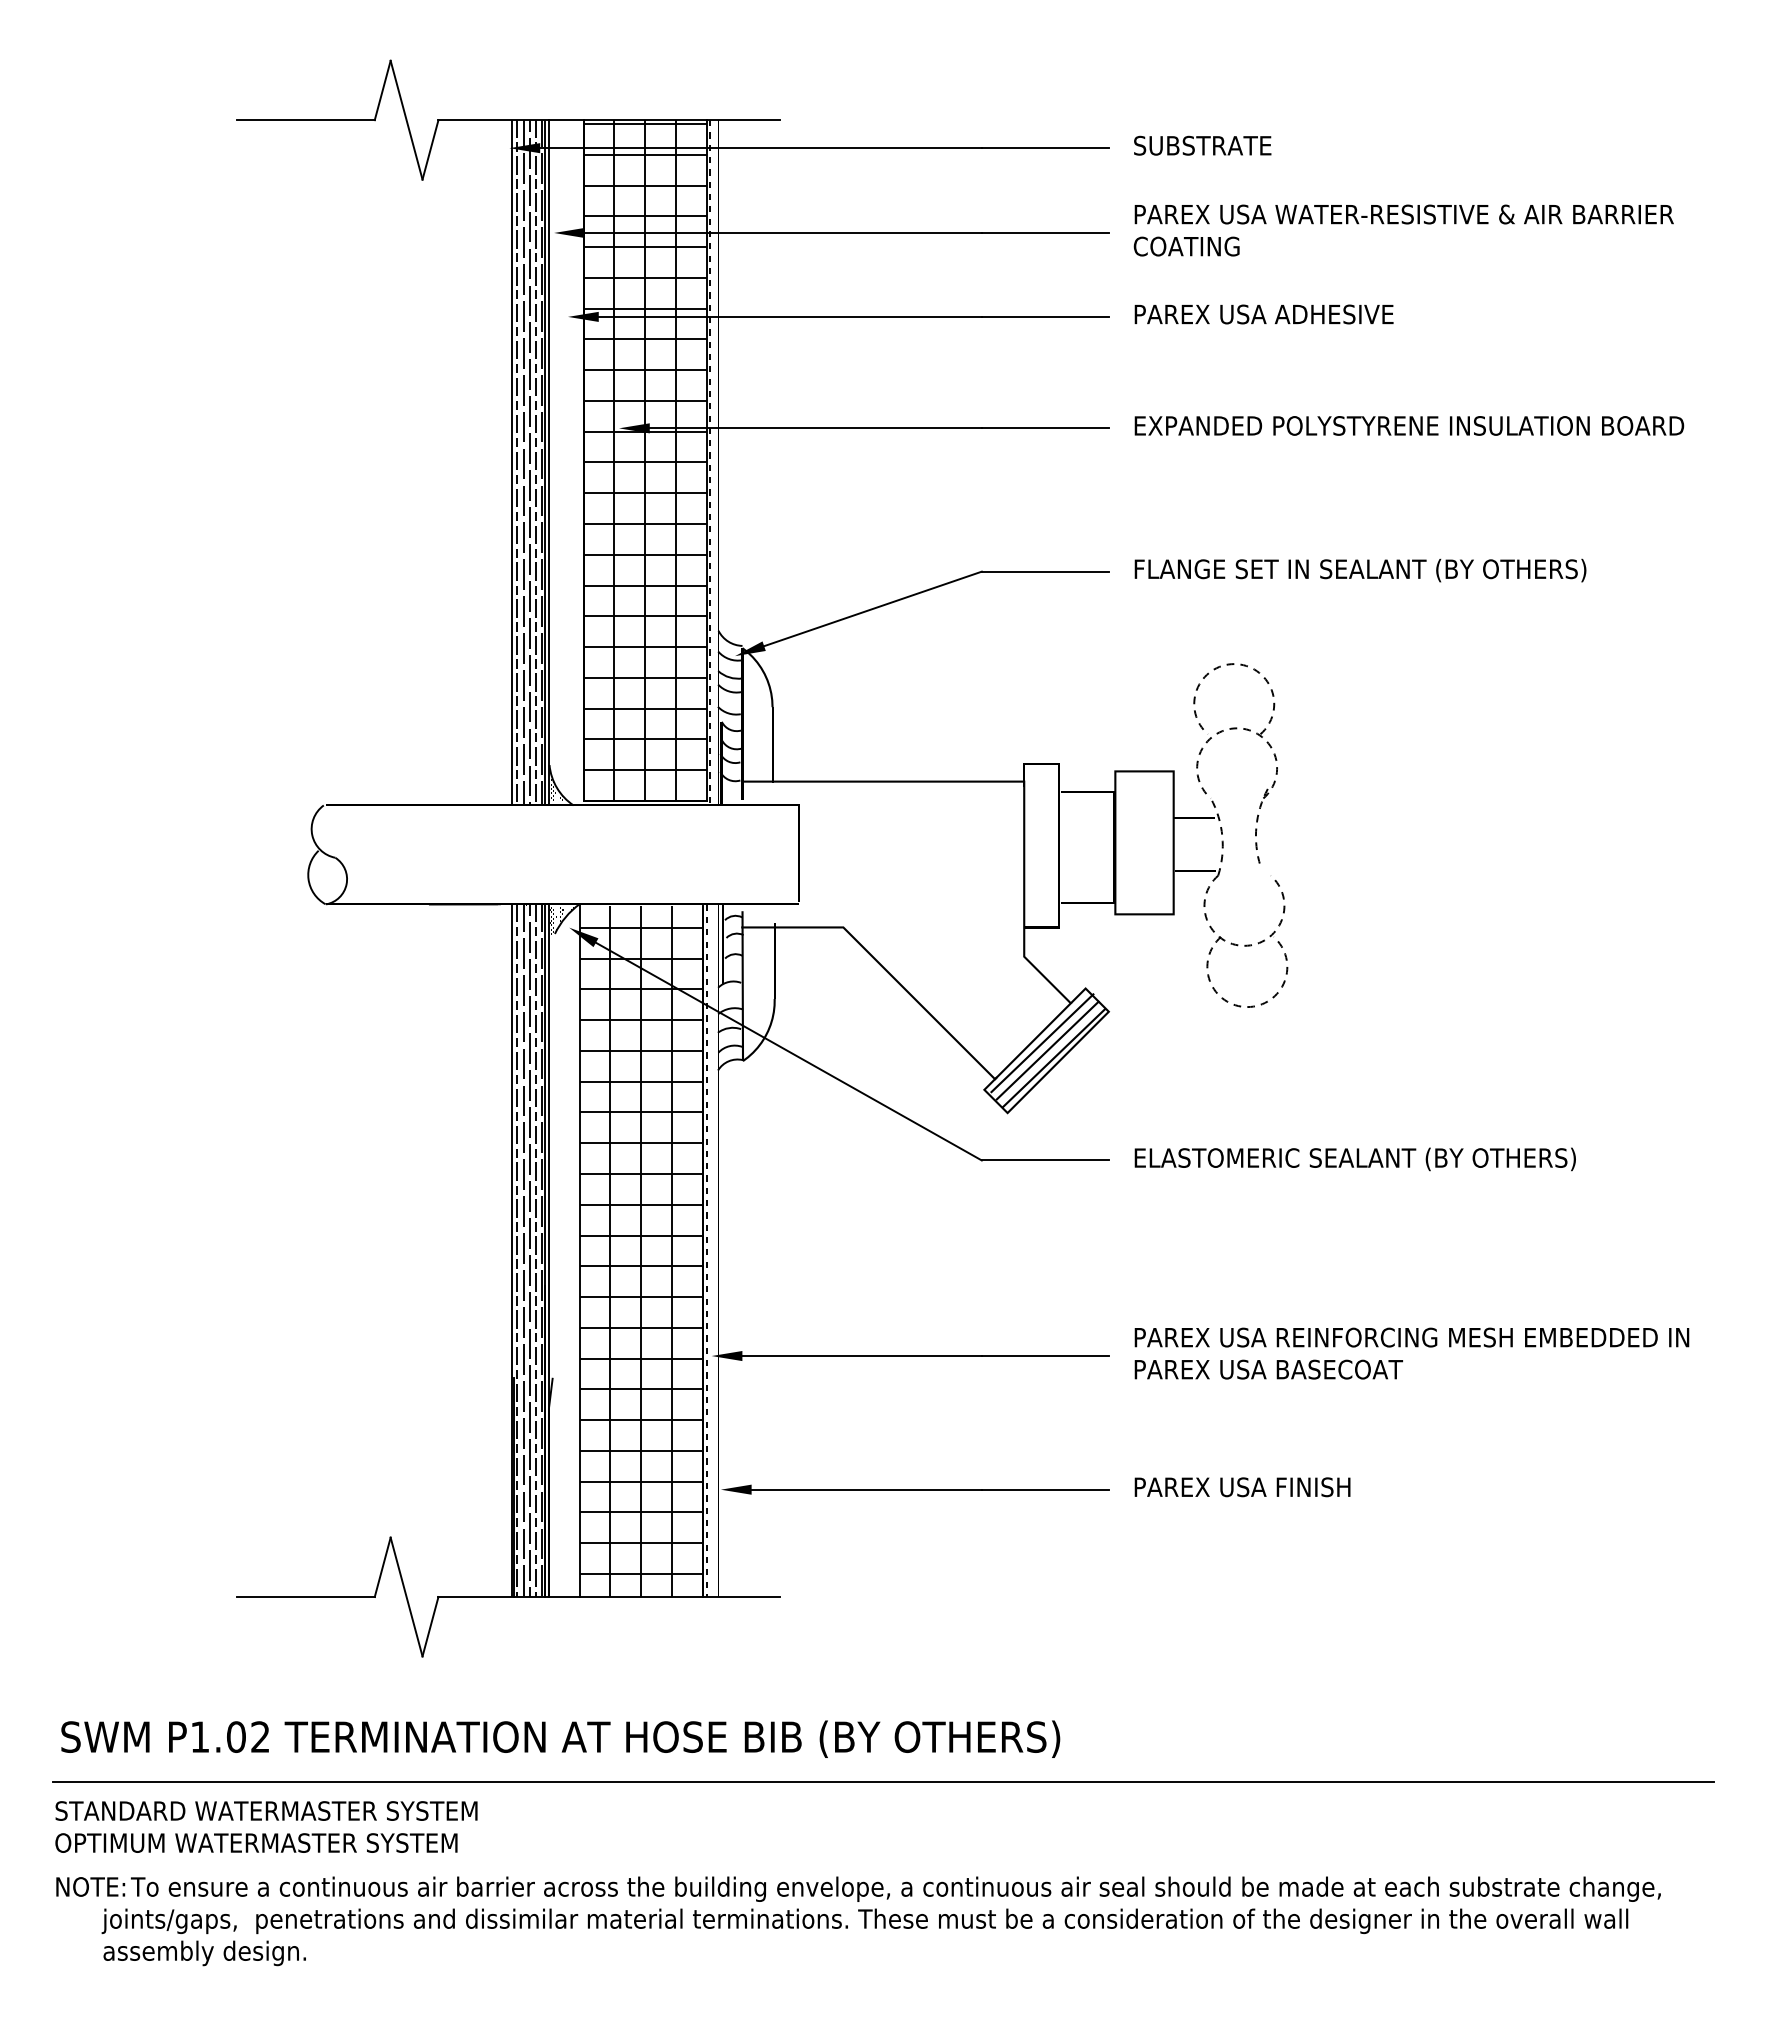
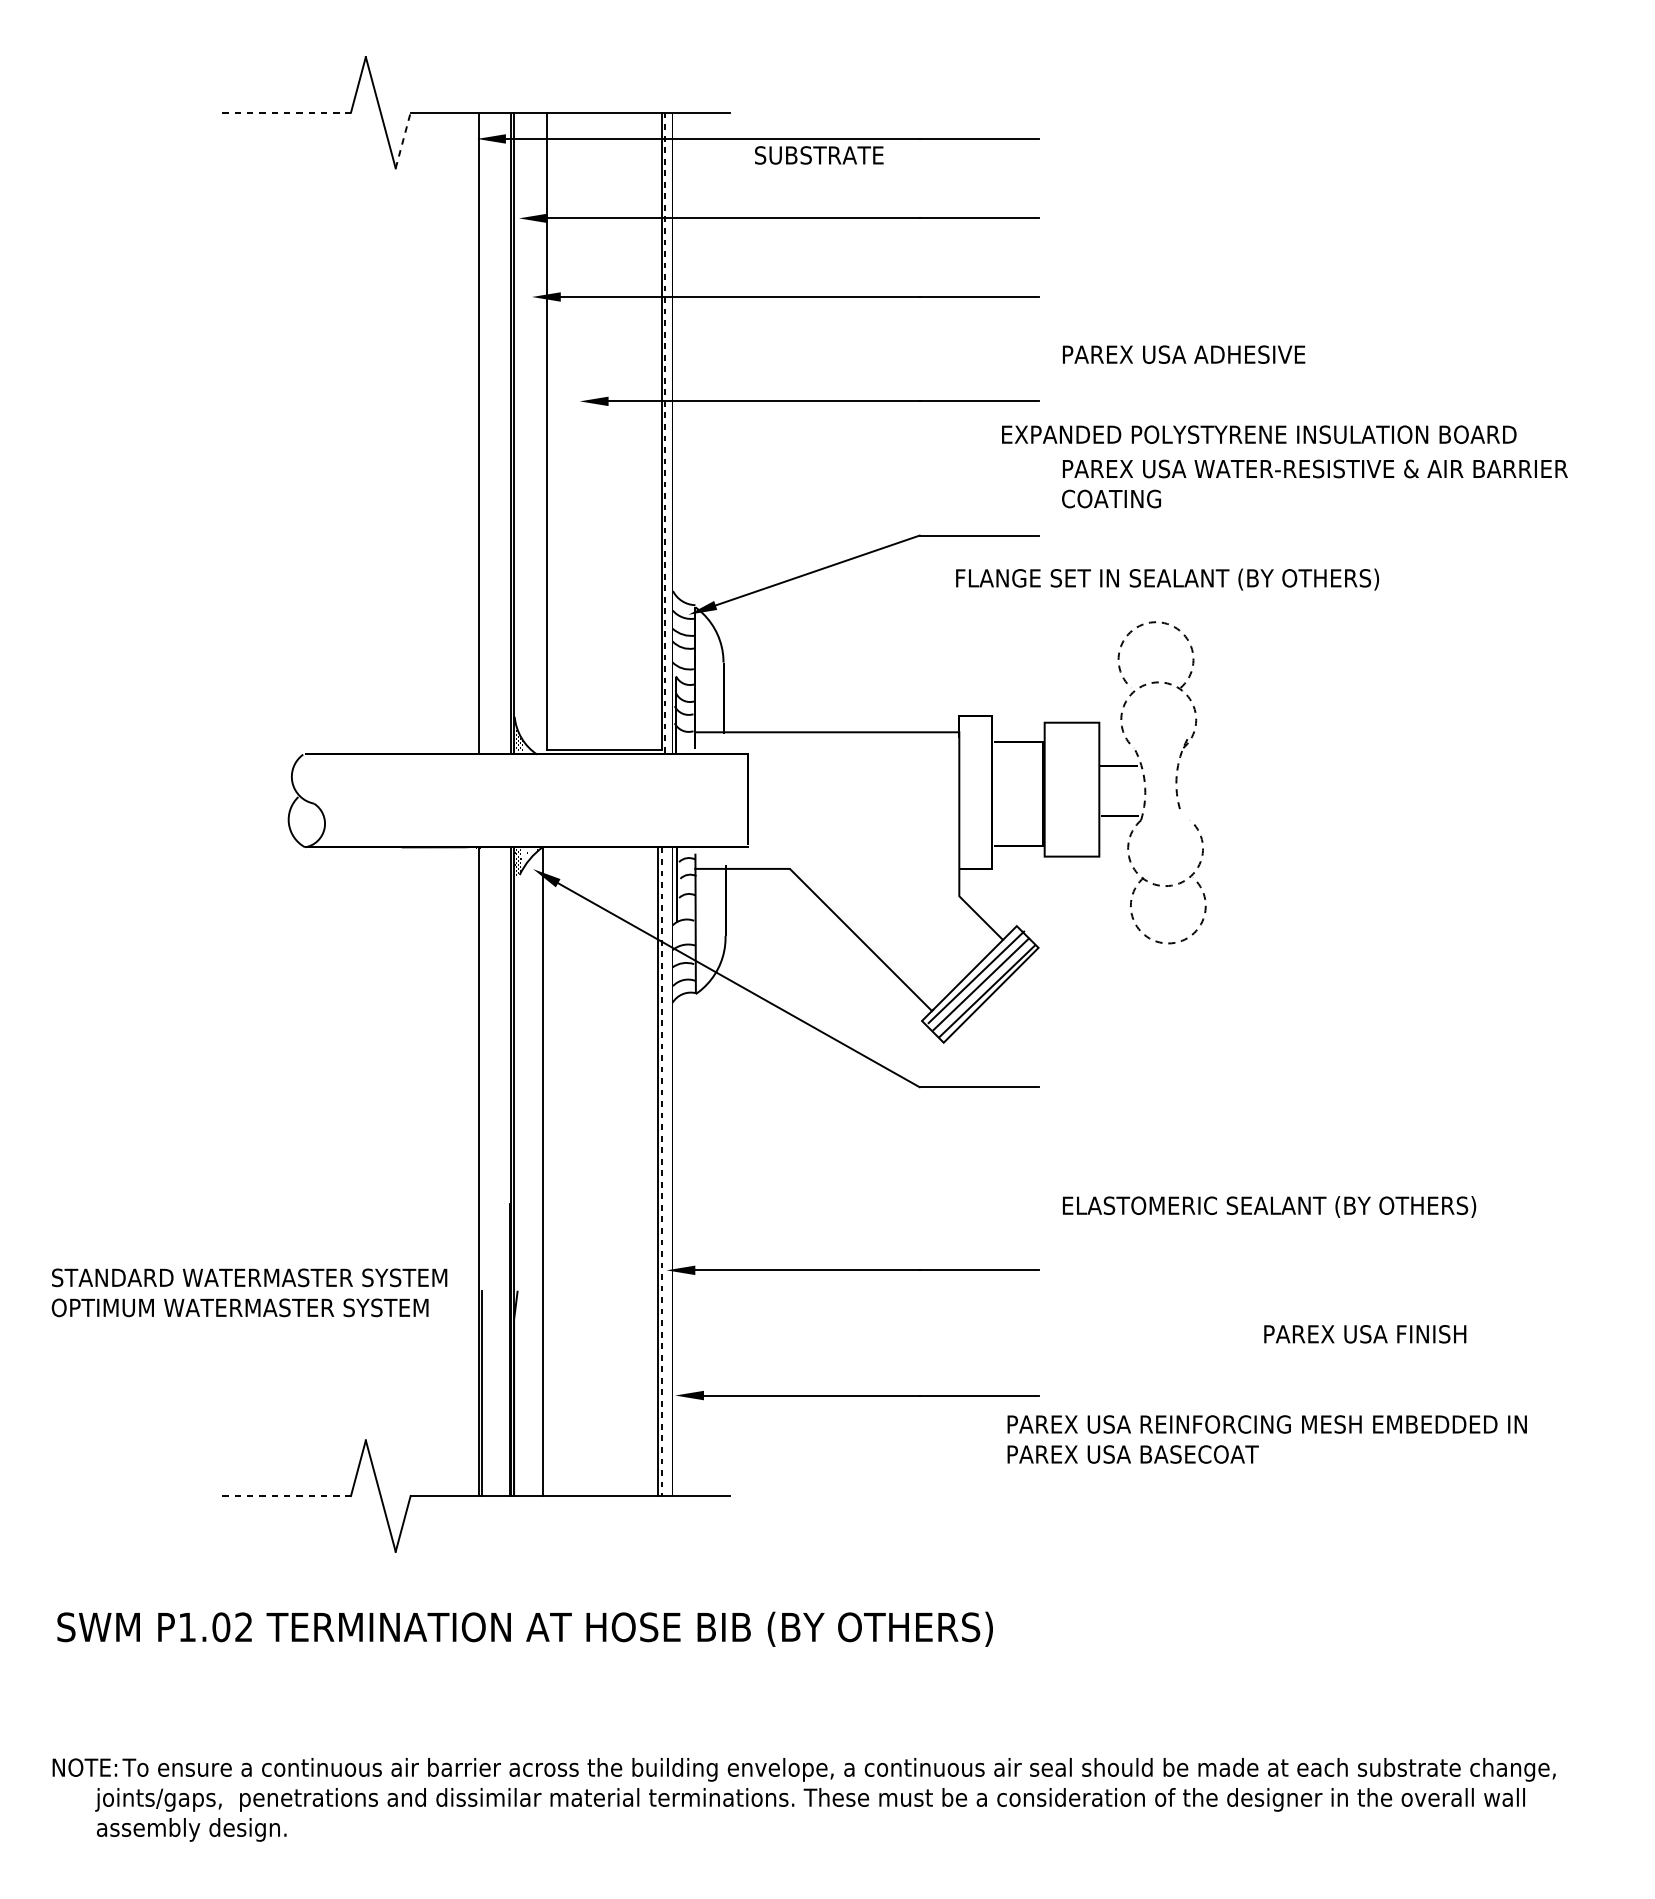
line: (306, 120) -> (287, 113), solid -> dashed
text: (1202, 145) -> (819, 155), moved
line: (430, 149) -> (403, 140), solid -> dashed
text: (1403, 230) -> (1314, 483), moved
text: (1263, 314) -> (1183, 354), moved
text: (1409, 425) -> (1259, 434), moved
hatch: (644, 460) -> (603, 431), removed
hatch: (529, 462) -> (495, 433), removed
text: (1360, 570) -> (1167, 579), moved
text: (1354, 1159) -> (1268, 1207), moved
hatch: (529, 1250) -> (495, 1171), removed
hatch: (640, 1251) -> (599, 1172), removed
text: (1411, 1353) -> (1266, 1439), moved
text: (1242, 1487) -> (1365, 1334), moved
line: (306, 1597) -> (287, 1496), solid -> dashed
line: (883, 1781) -> (827, 1668), removed
text: (266, 1826) -> (249, 1292), moved

